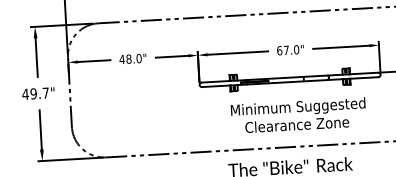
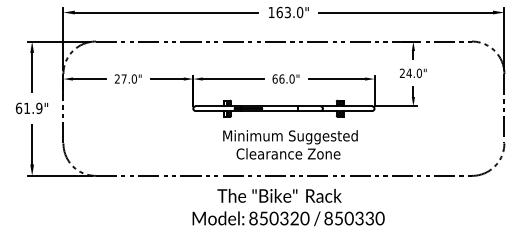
text: (285, 49) -> (281, 78), 67.0" -> 66.0"
text: (125, 58) -> (120, 78), 48.0" -> 27.0"
text: (35, 93) -> (28, 108), 49.7" -> 61.9"

